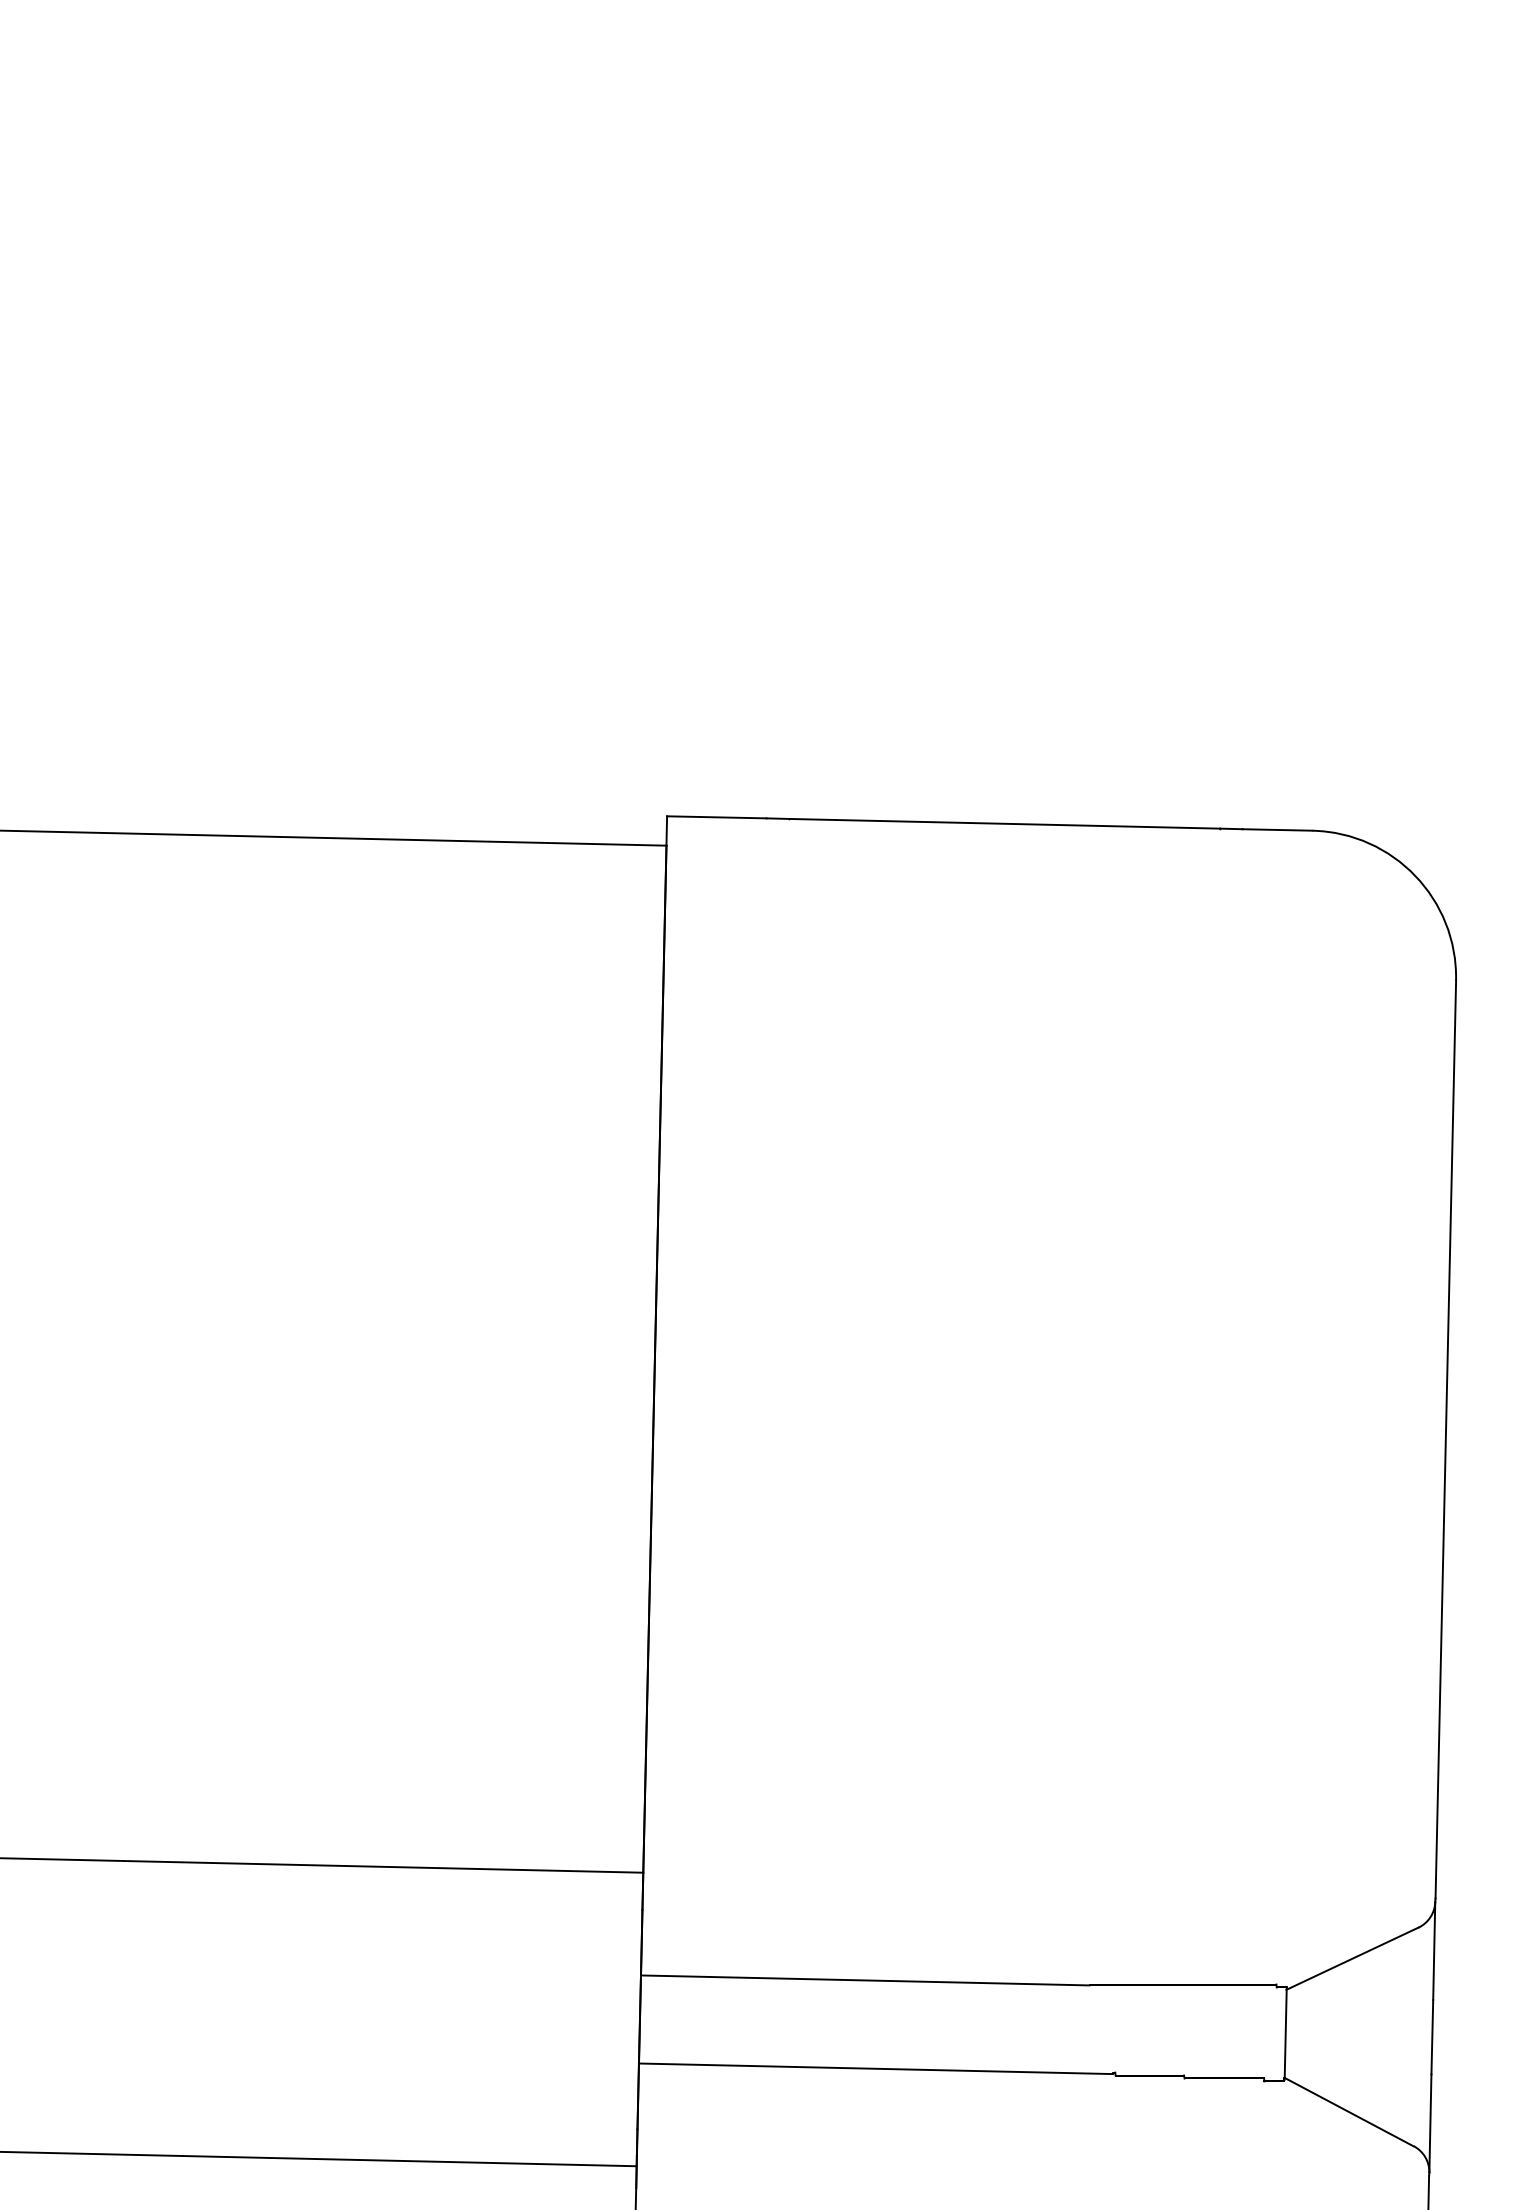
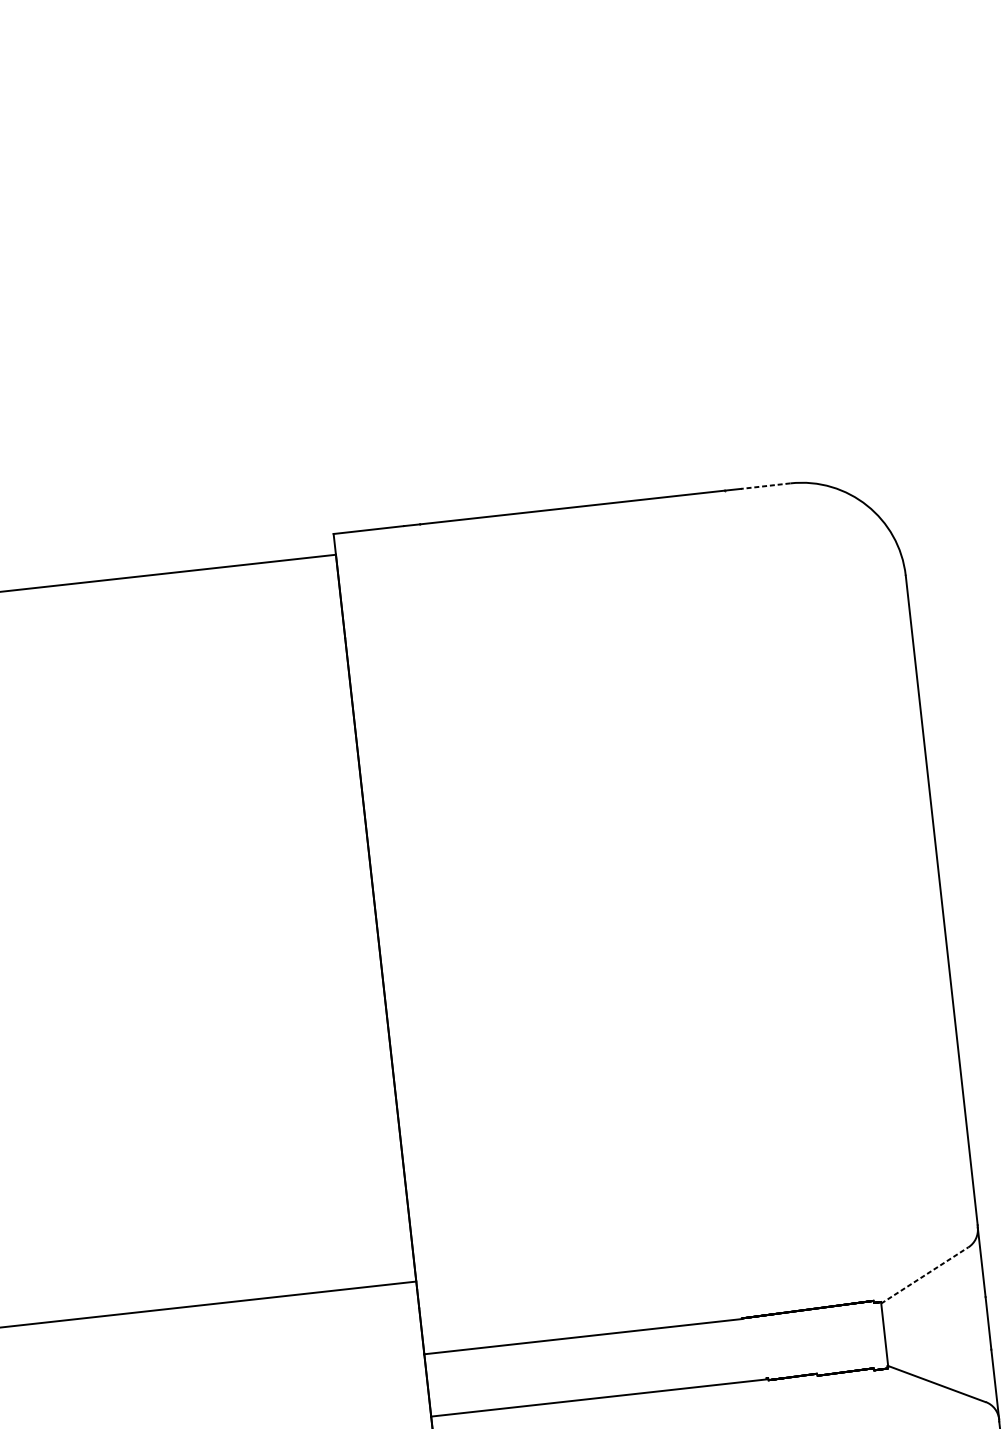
line: (1277, 829) -> (765, 485), solid -> dashed
line: (1352, 1958) -> (924, 1275), solid -> dashed

